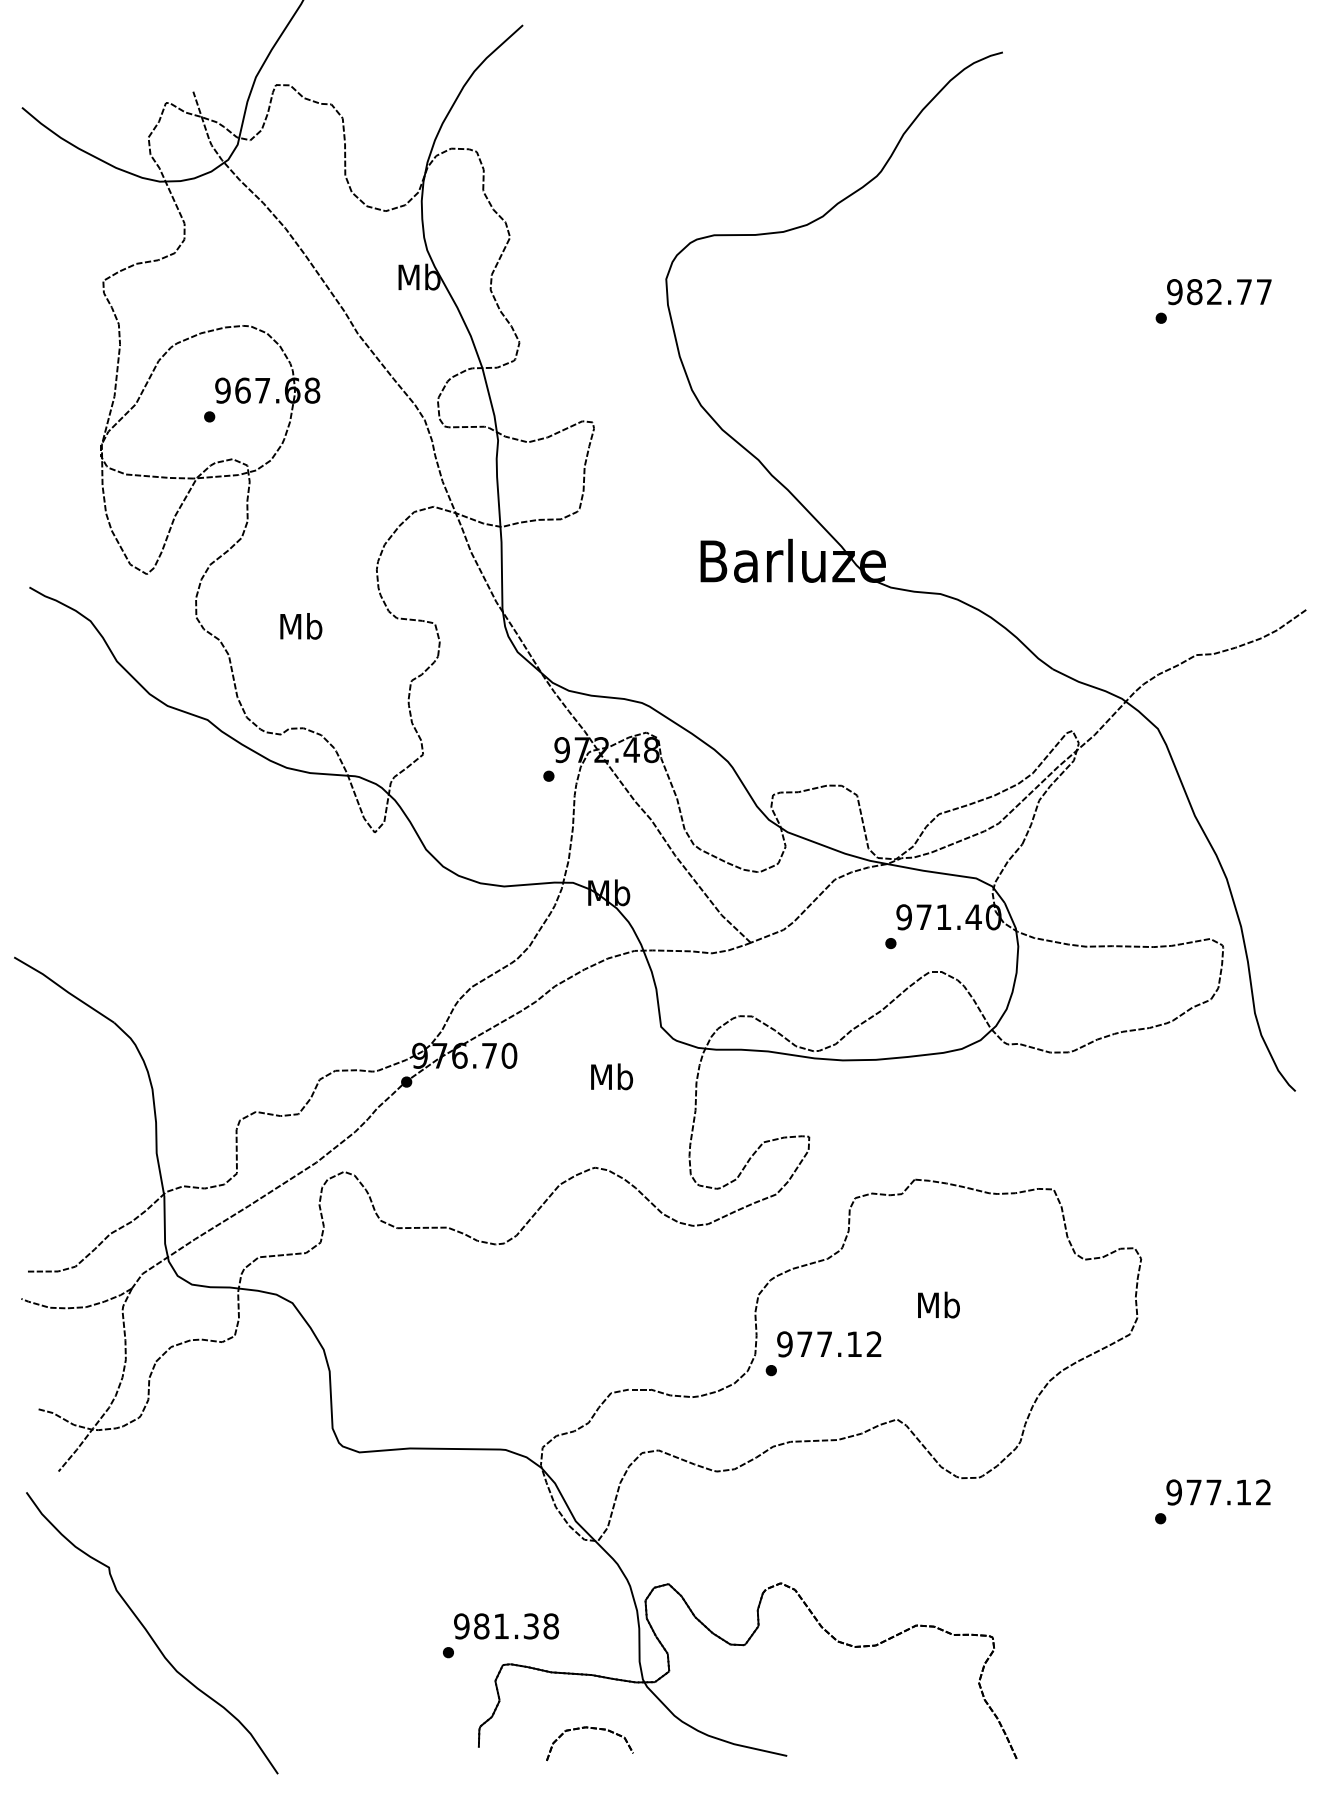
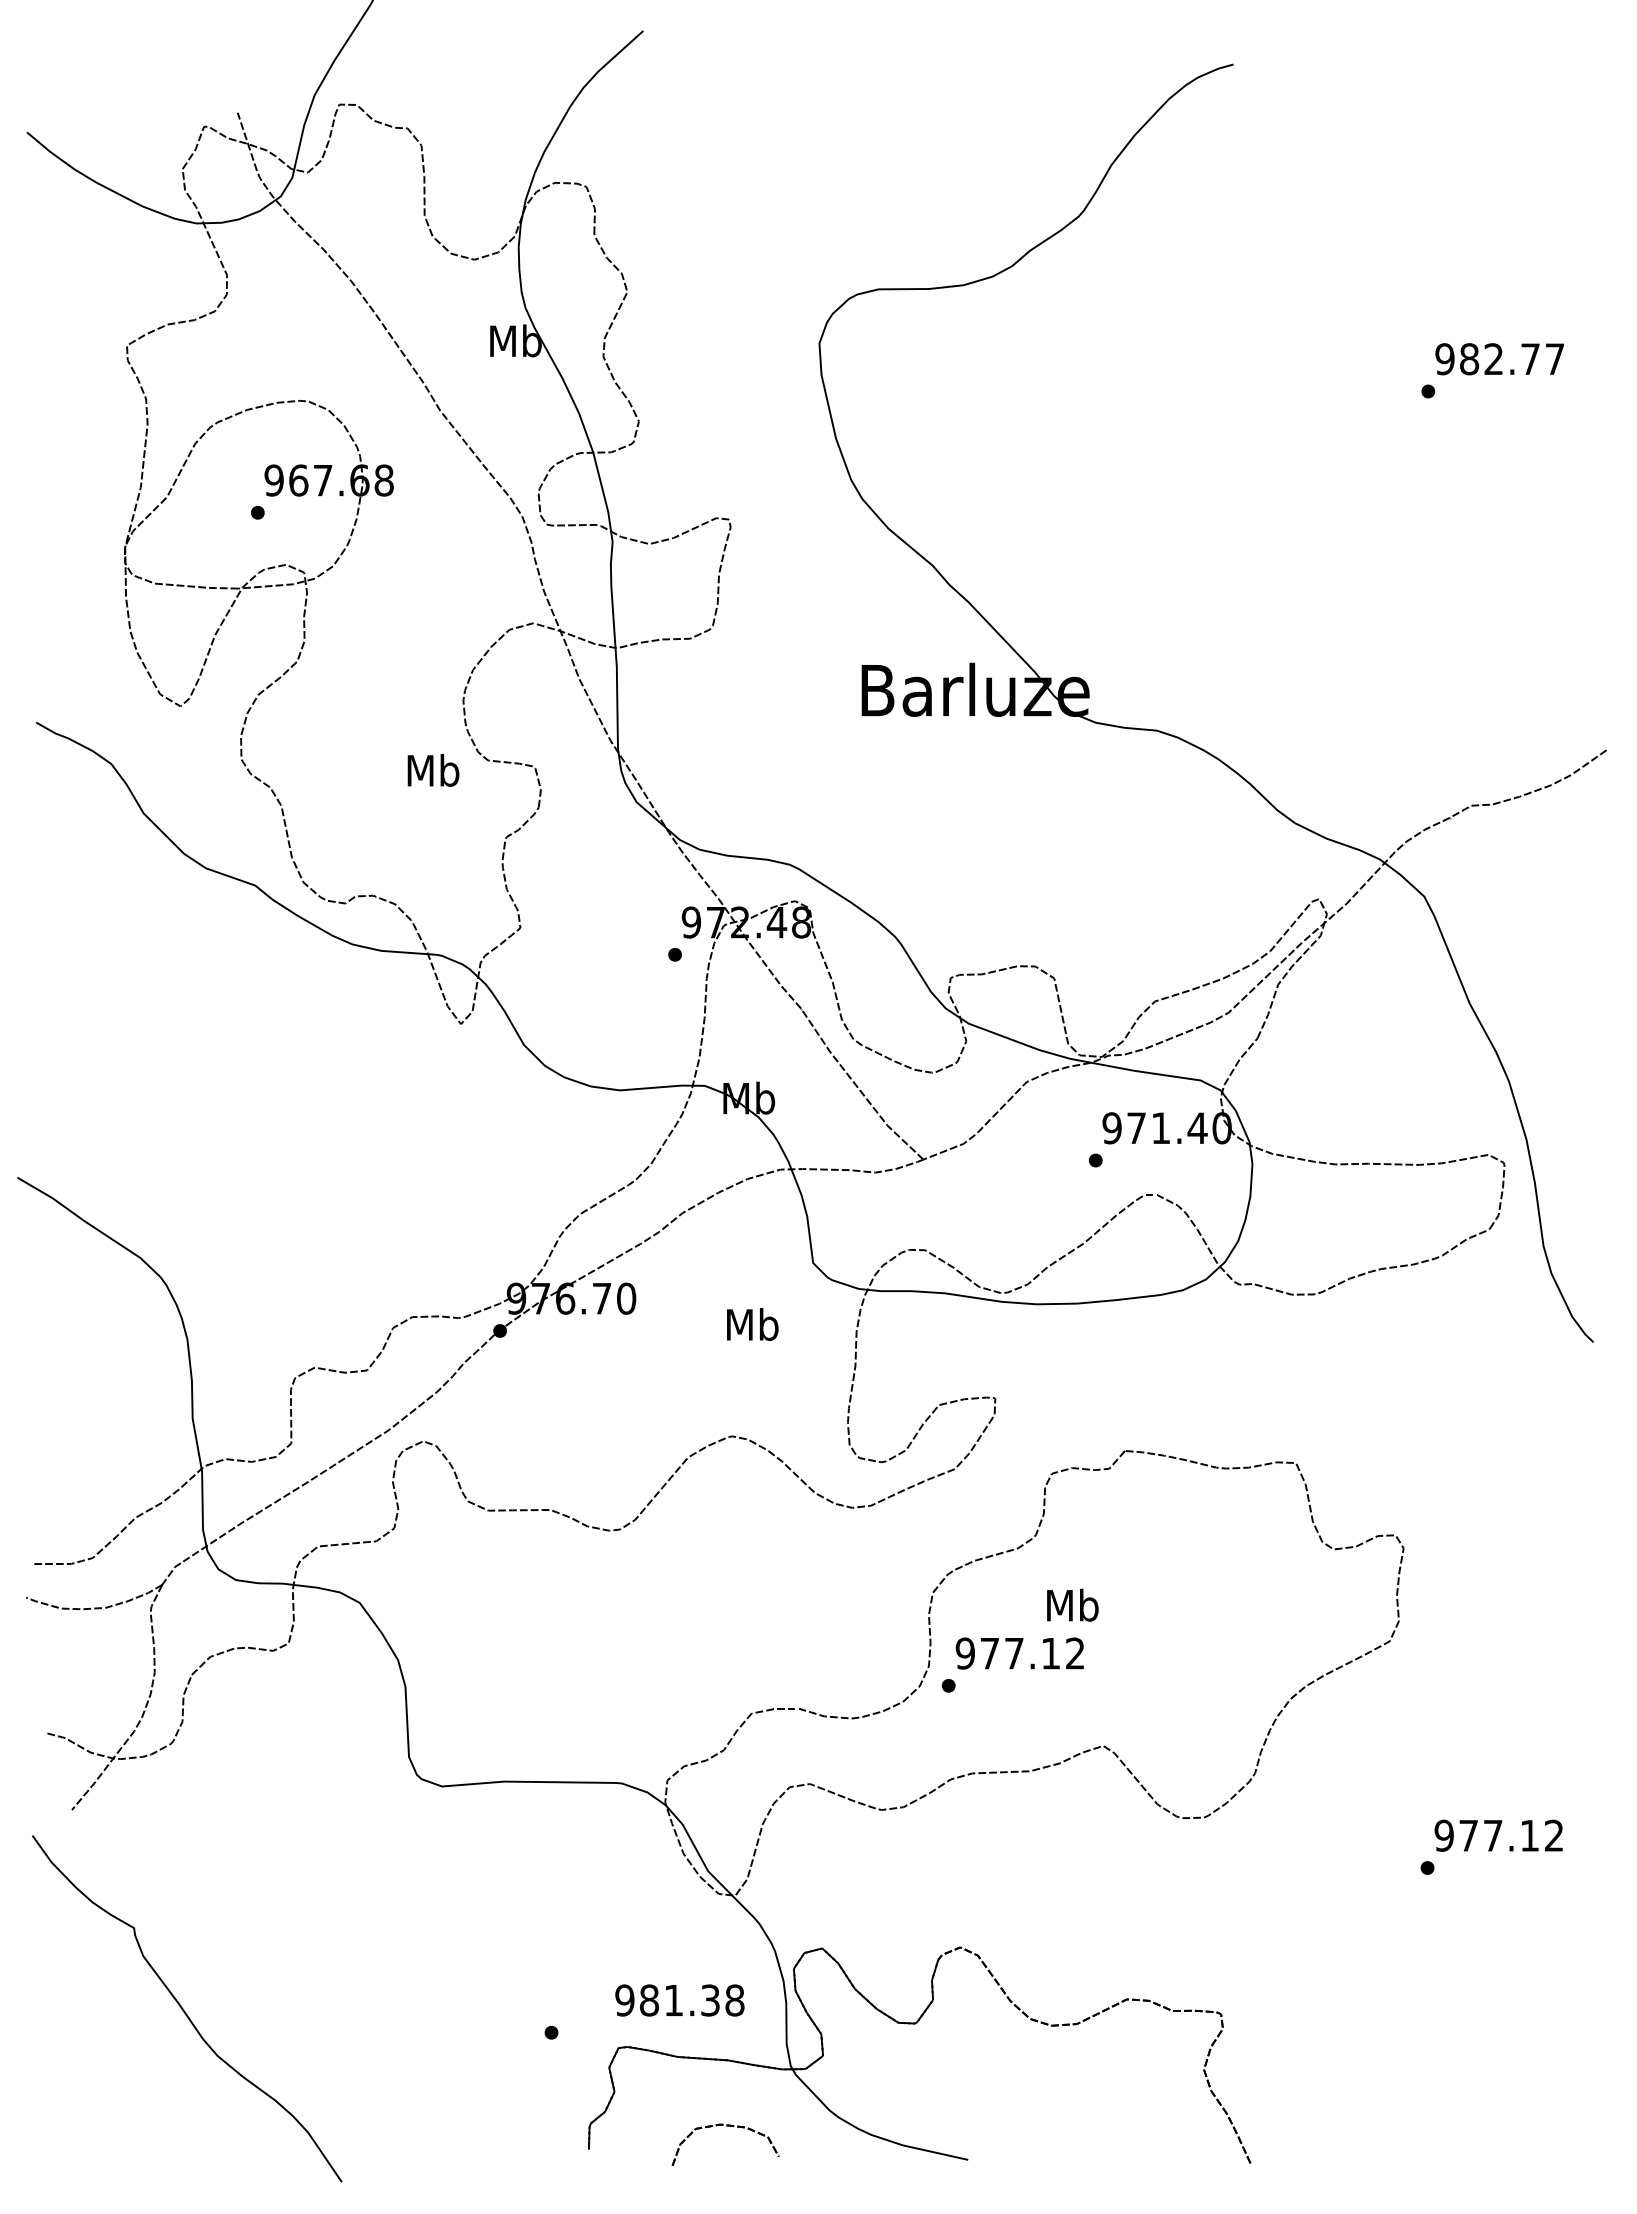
text: (301, 626) -> (433, 770), moved
text: (938, 1304) -> (1072, 1604), moved
text: (506, 1626) -> (679, 2000), moved

